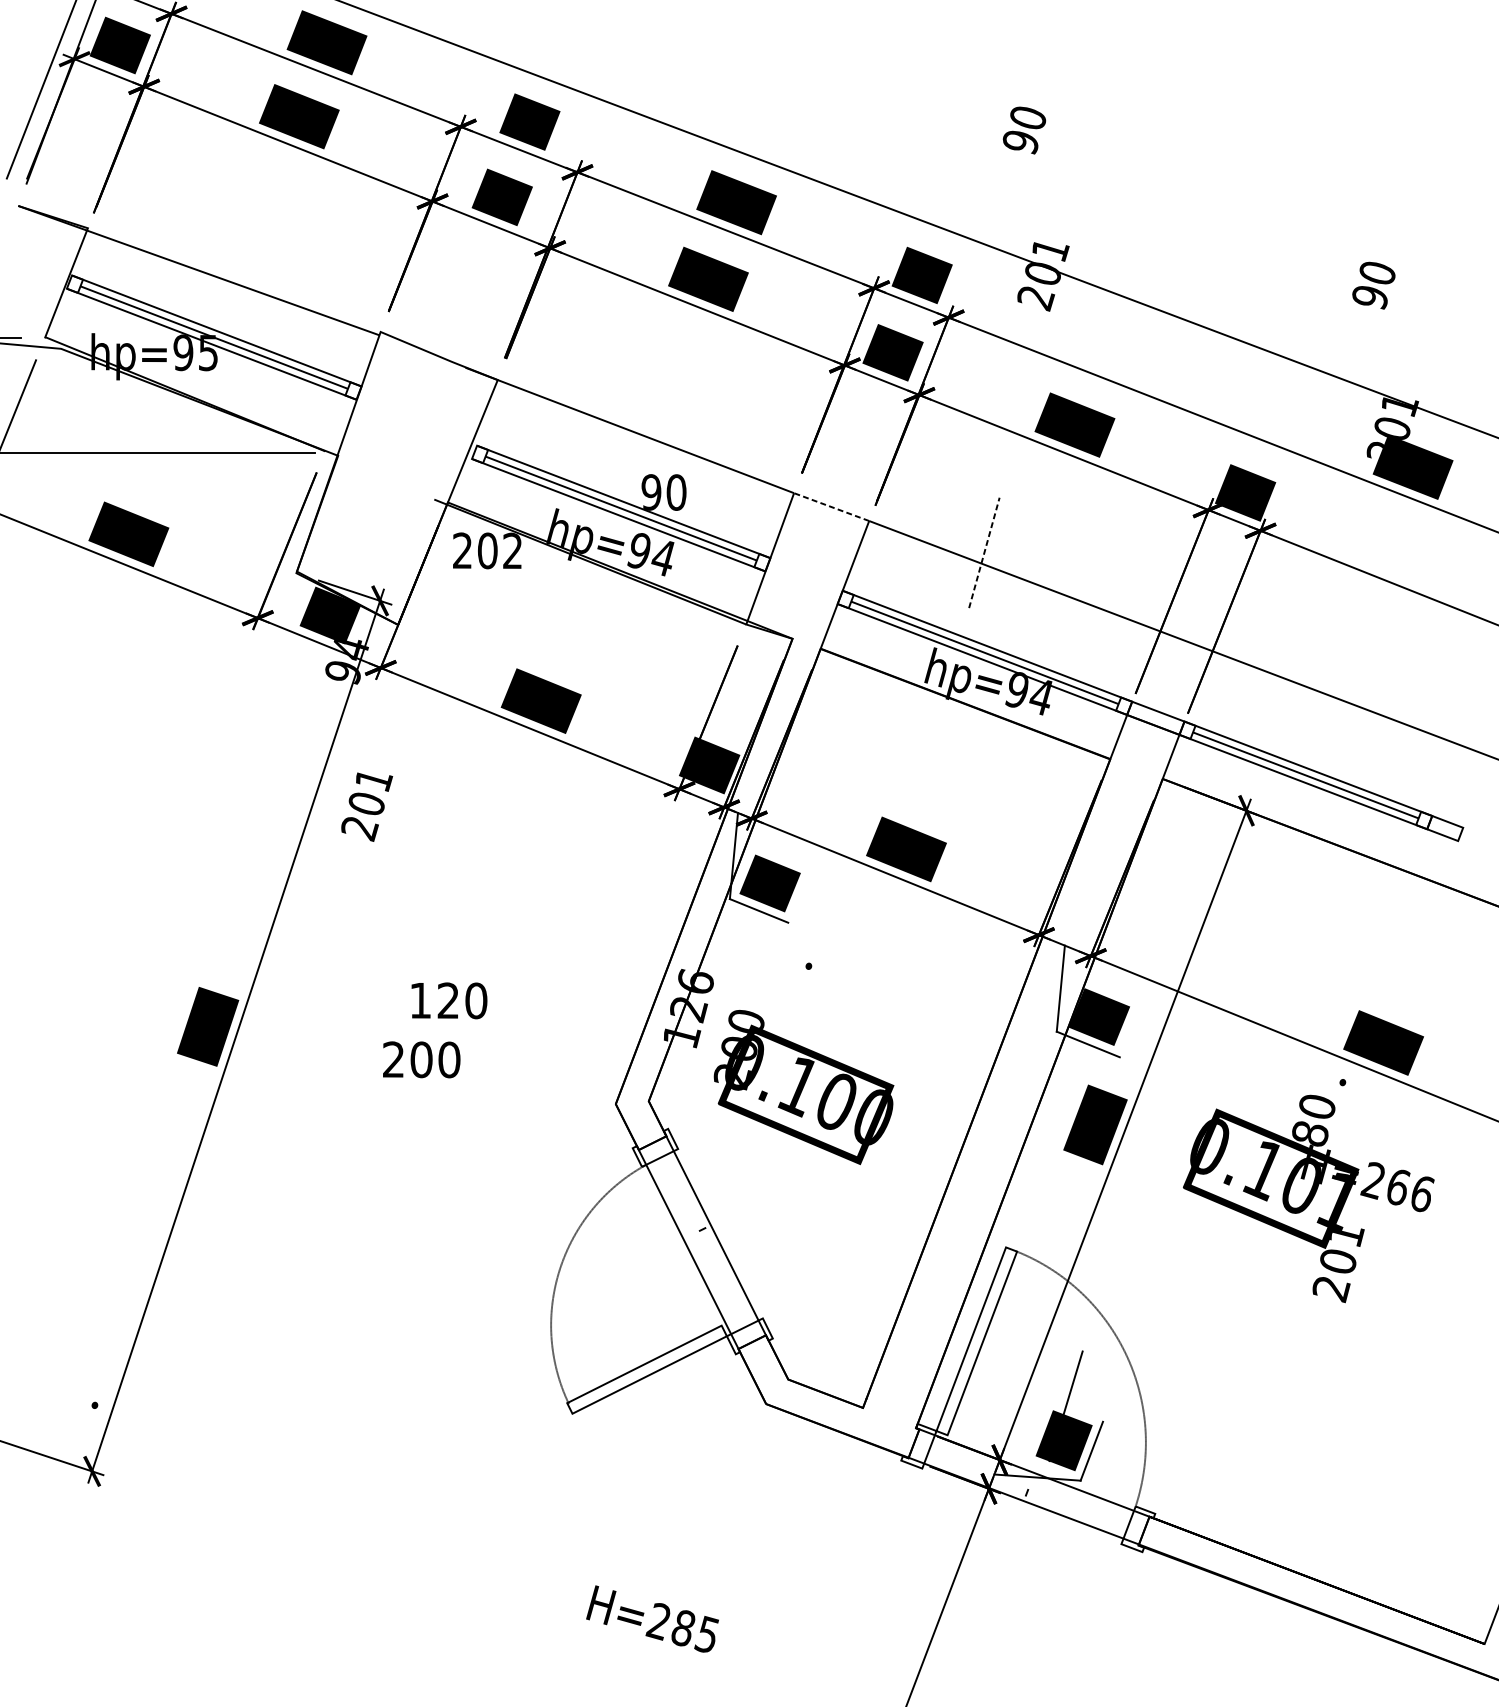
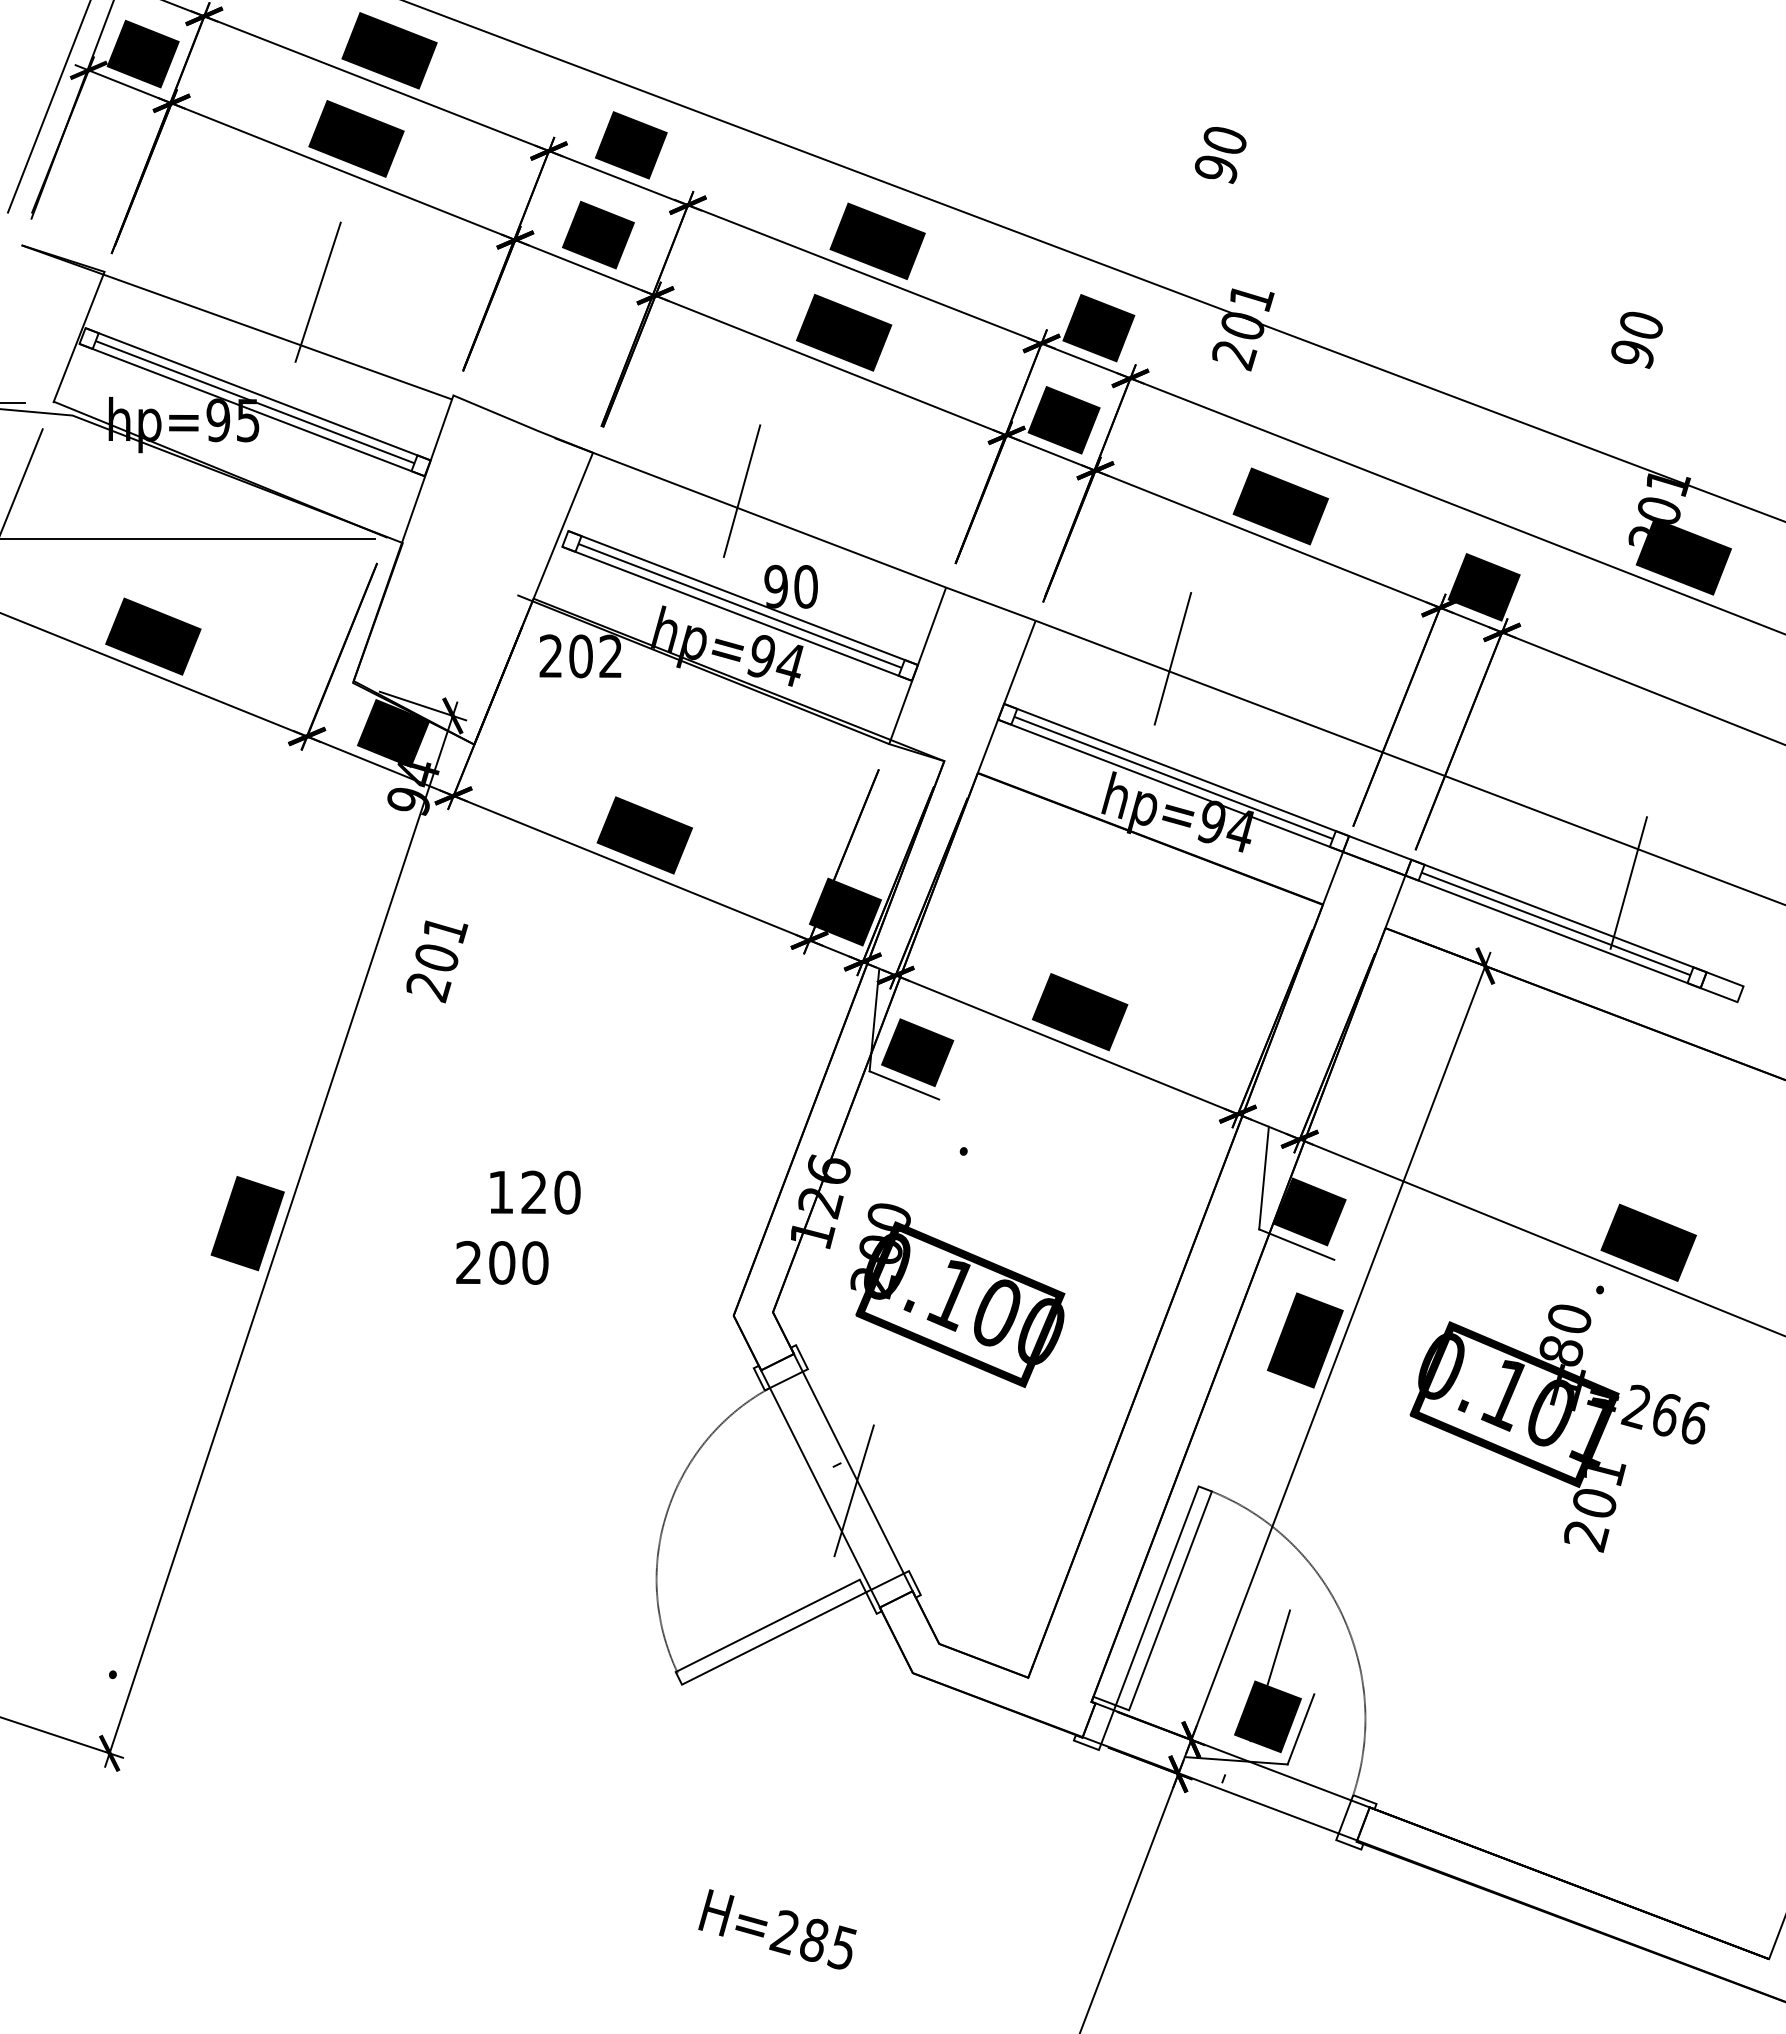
line: (266, 244) -> (317, 291), added
line: (622, 411) -> (741, 490), added
line: (831, 507) -> (990, 604), dashed -> solid
line: (984, 552) -> (1173, 658), dashed -> solid
line: (1366, 740) -> (1628, 882), added
line: (716, 1250) -> (853, 1490), added

